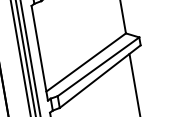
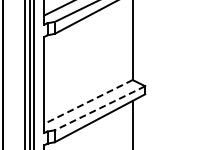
line: (86, 63) -> (88, 102), solid -> dashed
line: (98, 67) -> (99, 108), solid -> dashed

